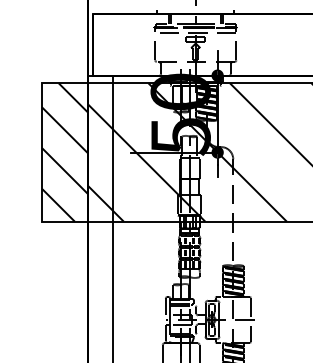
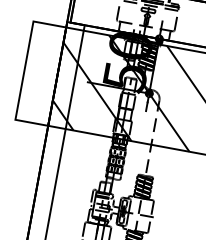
hatch: (65, 152) -> (41, 73), removed

